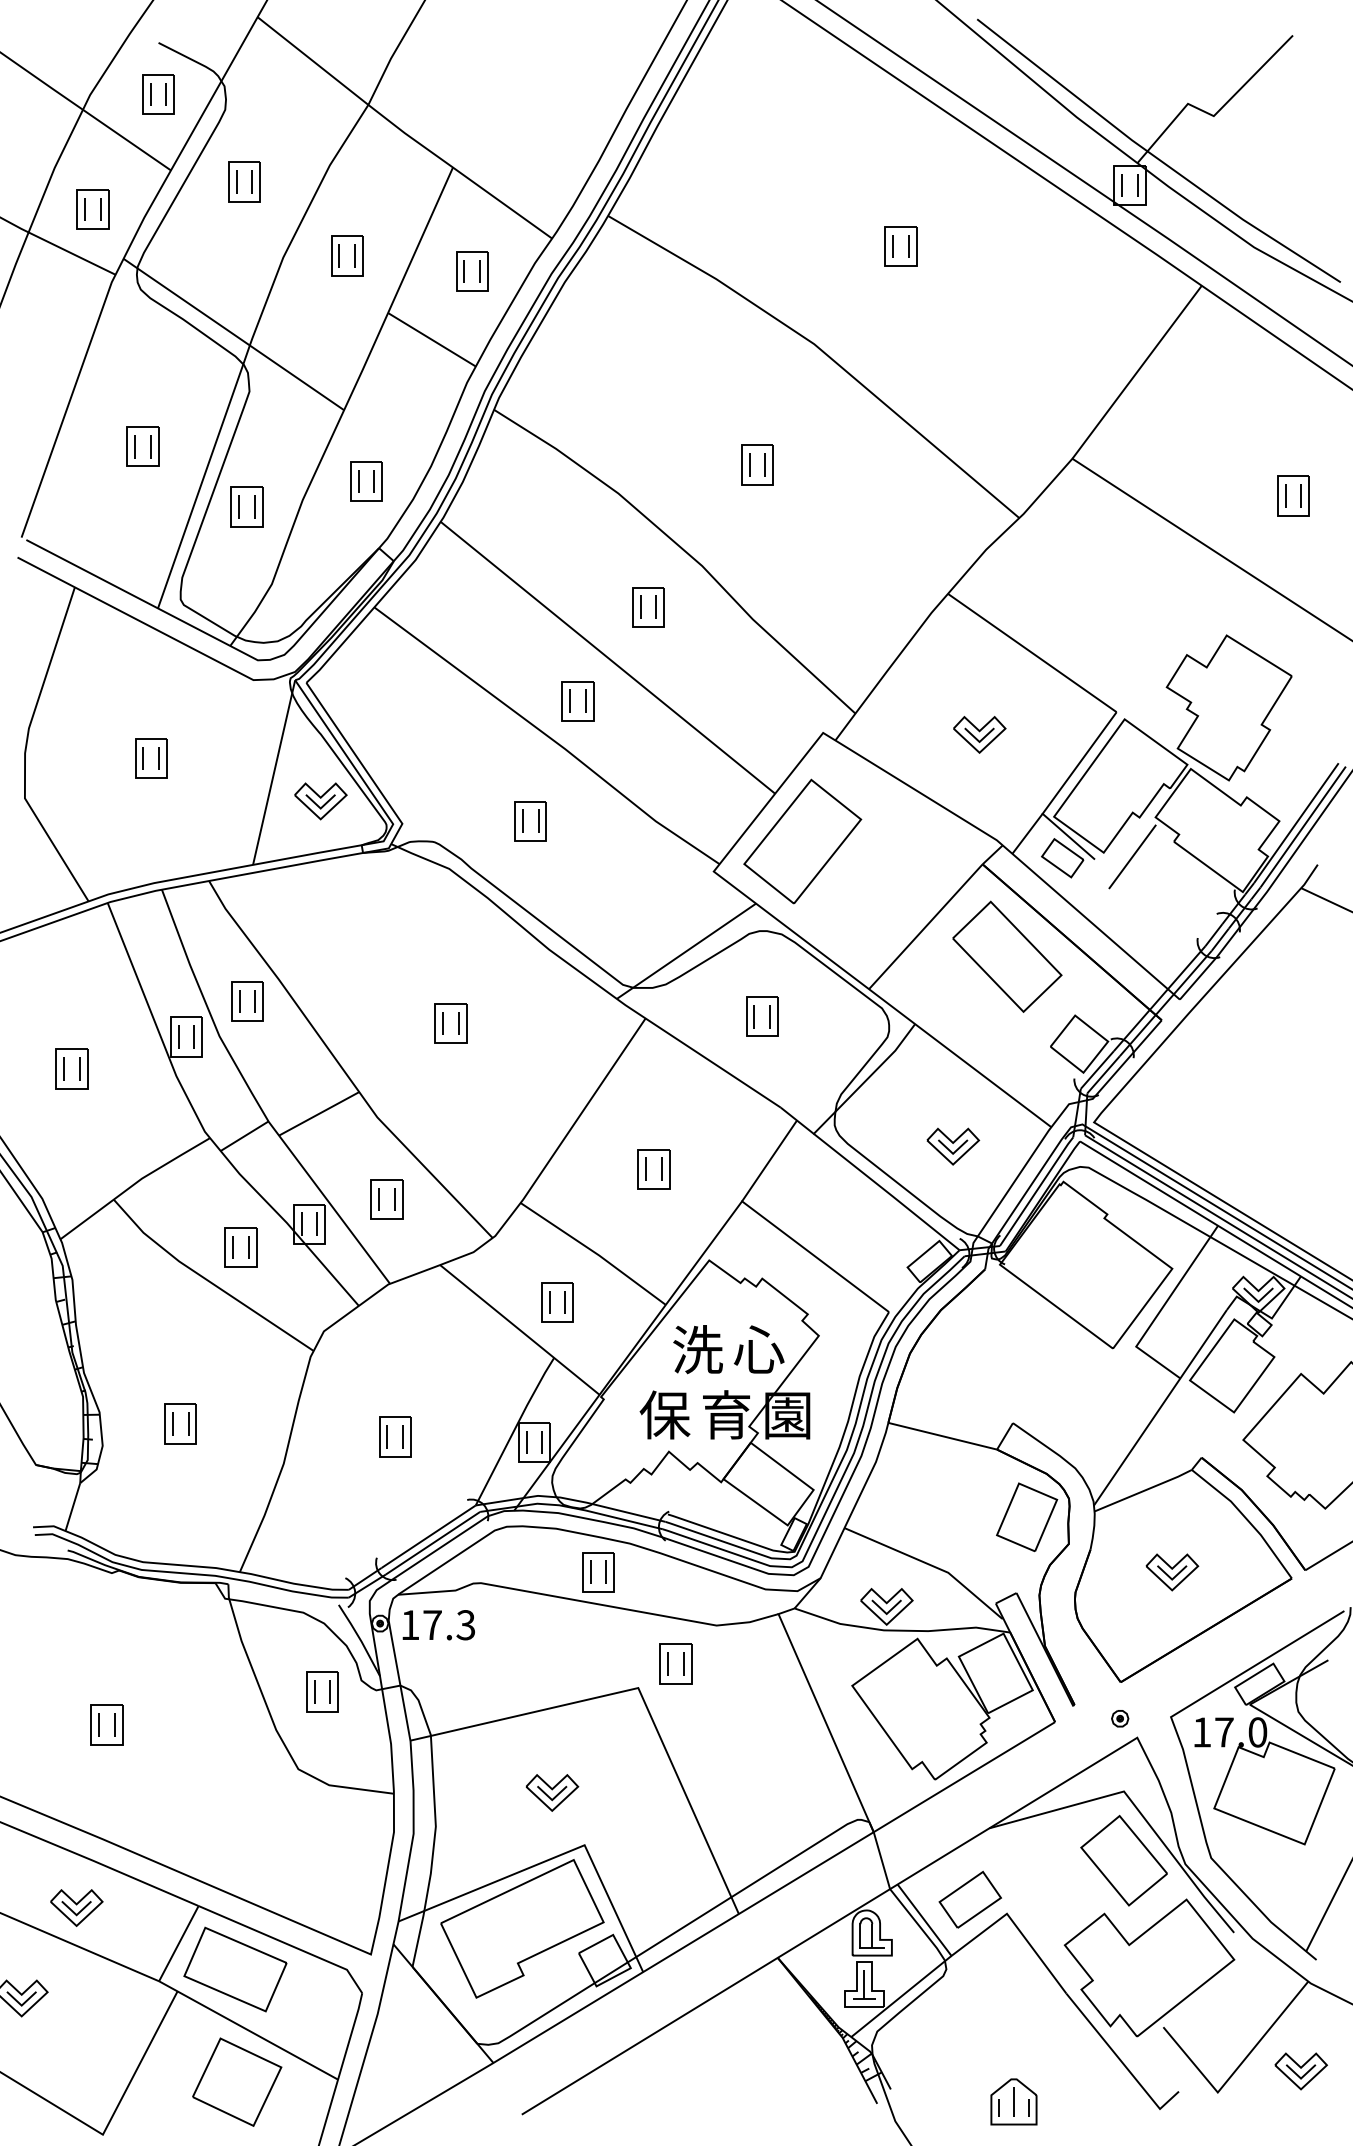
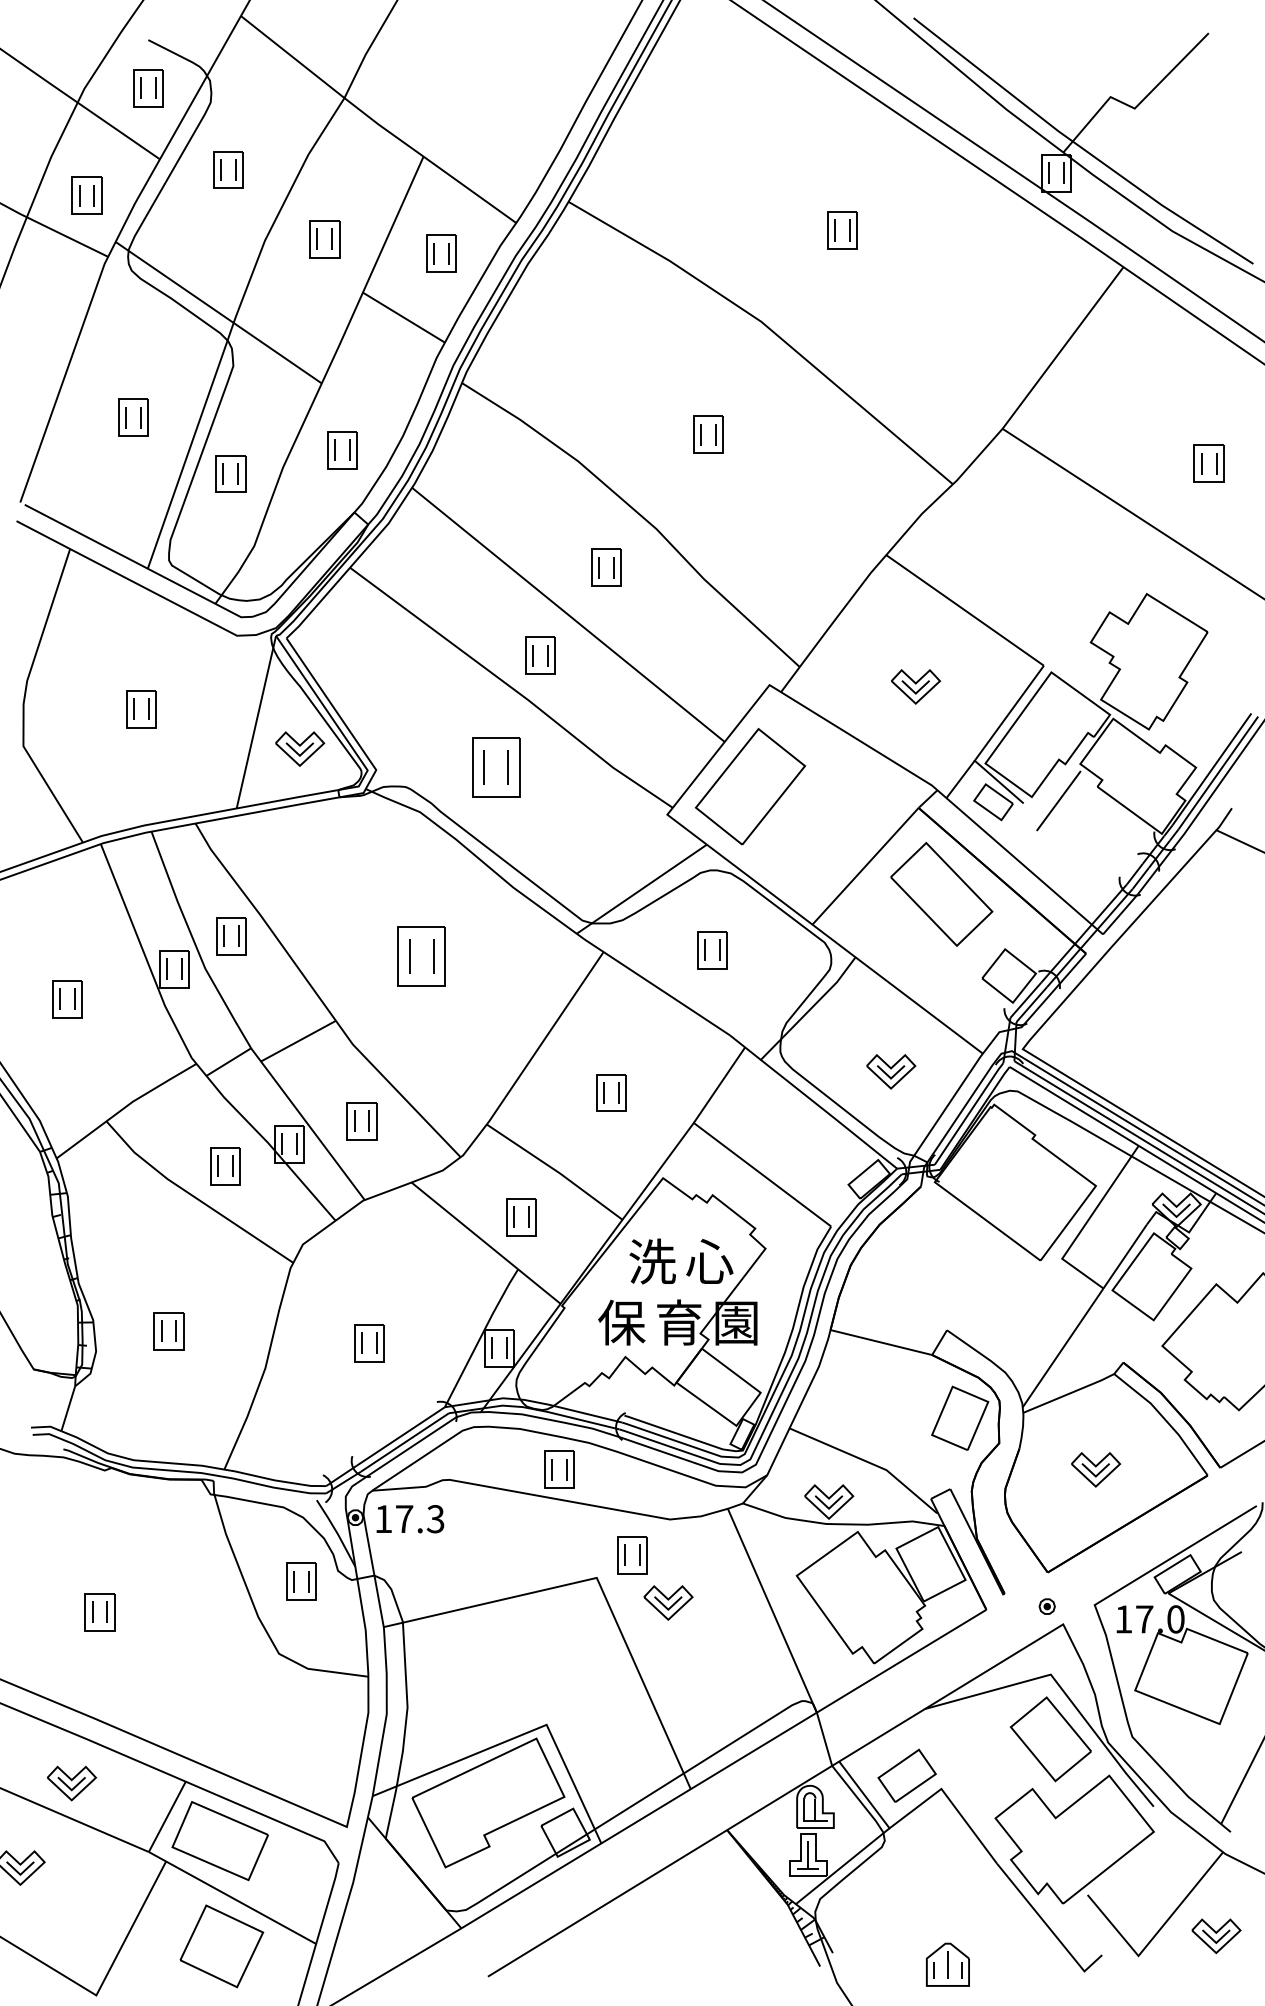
part: (531, 821) -> (496, 767), size x1.6
part: (450, 1023) -> (421, 956), size x1.6
part: (552, 1792) -> (668, 1602), moved

